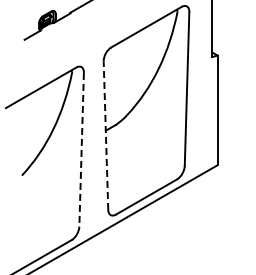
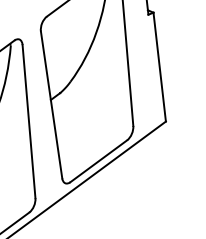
line: (105, 135) -> (51, 104), dashed -> solid
line: (81, 149) -> (28, 121), dashed -> solid

